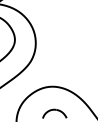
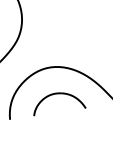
part: (54, 113) -> (58, 102), size x1.67

